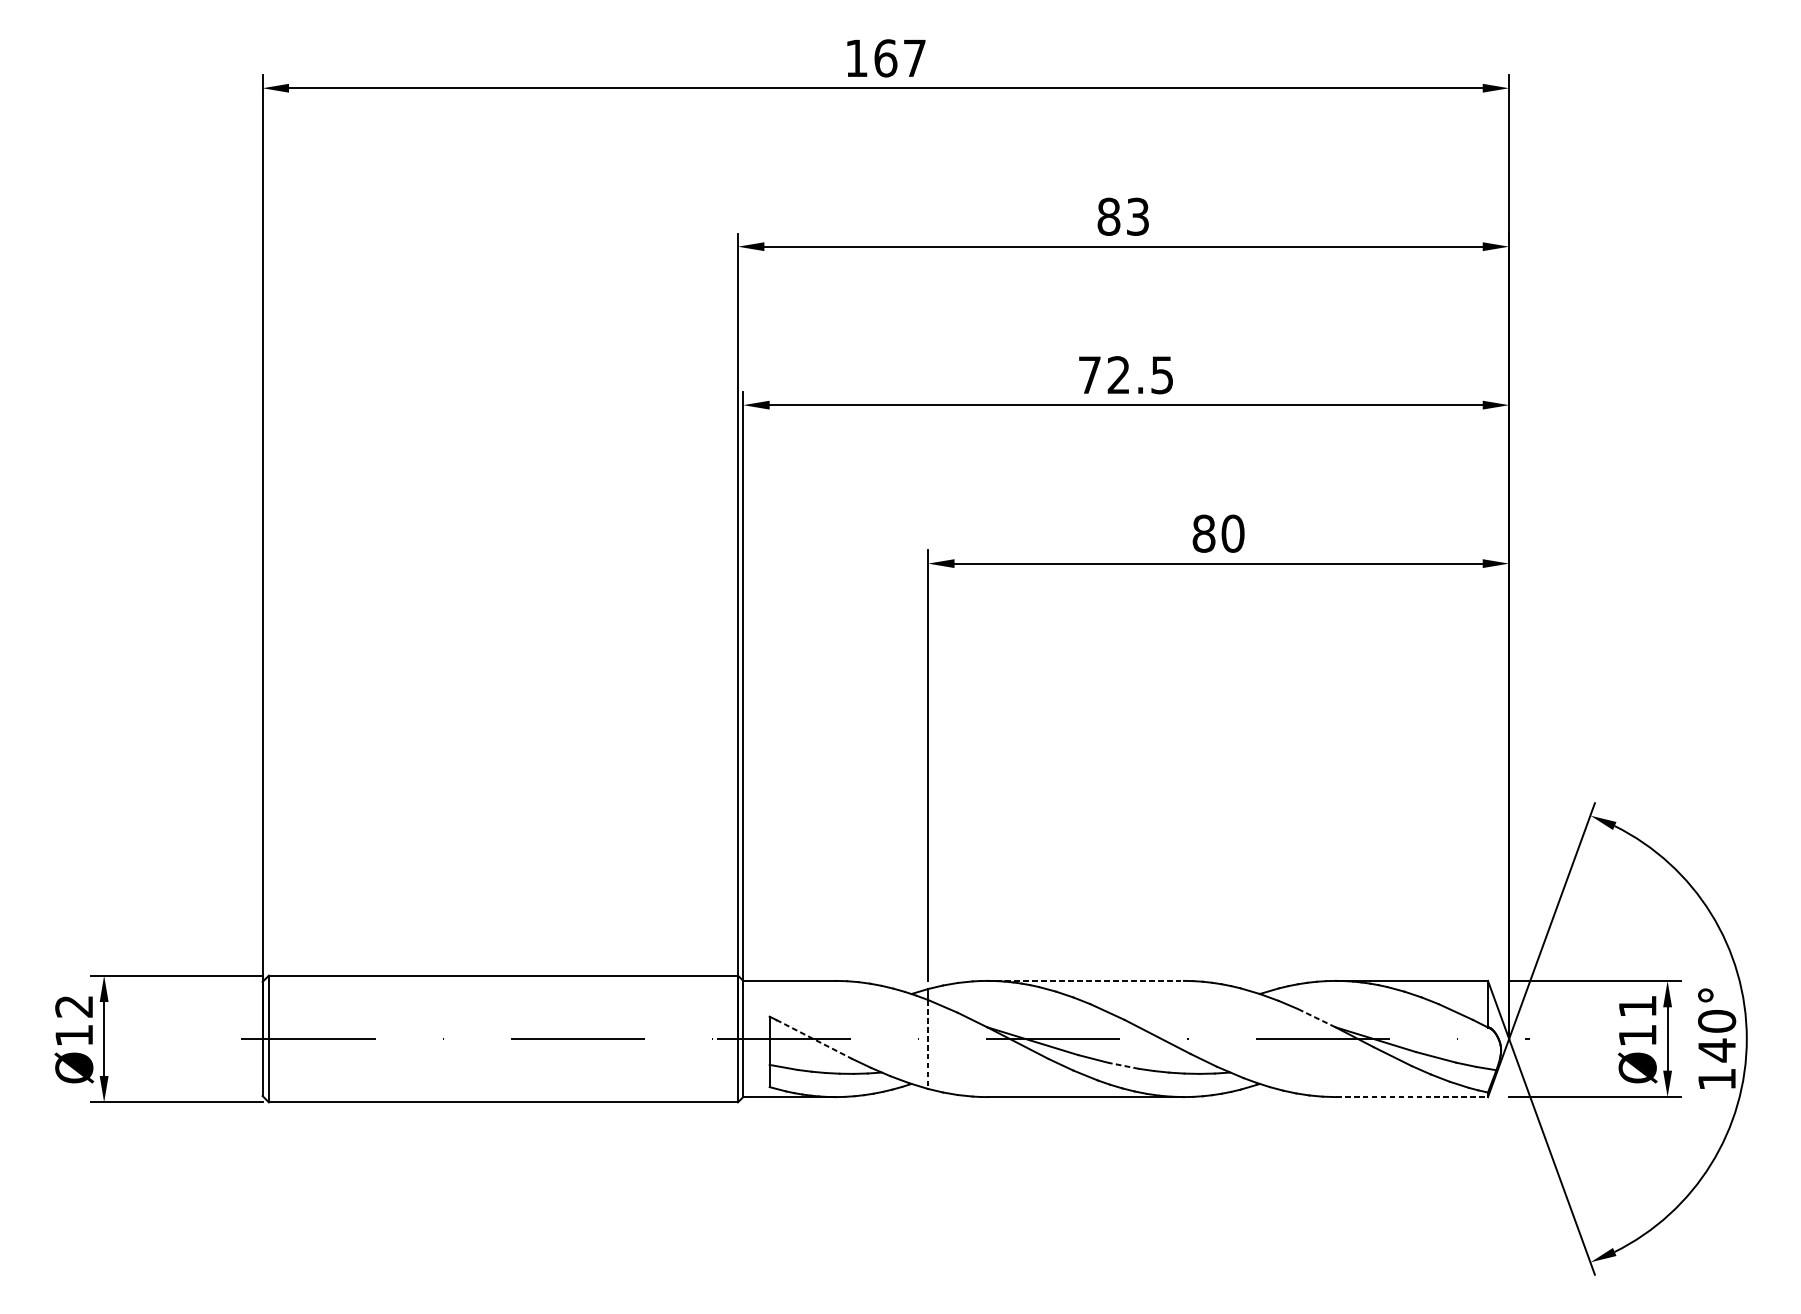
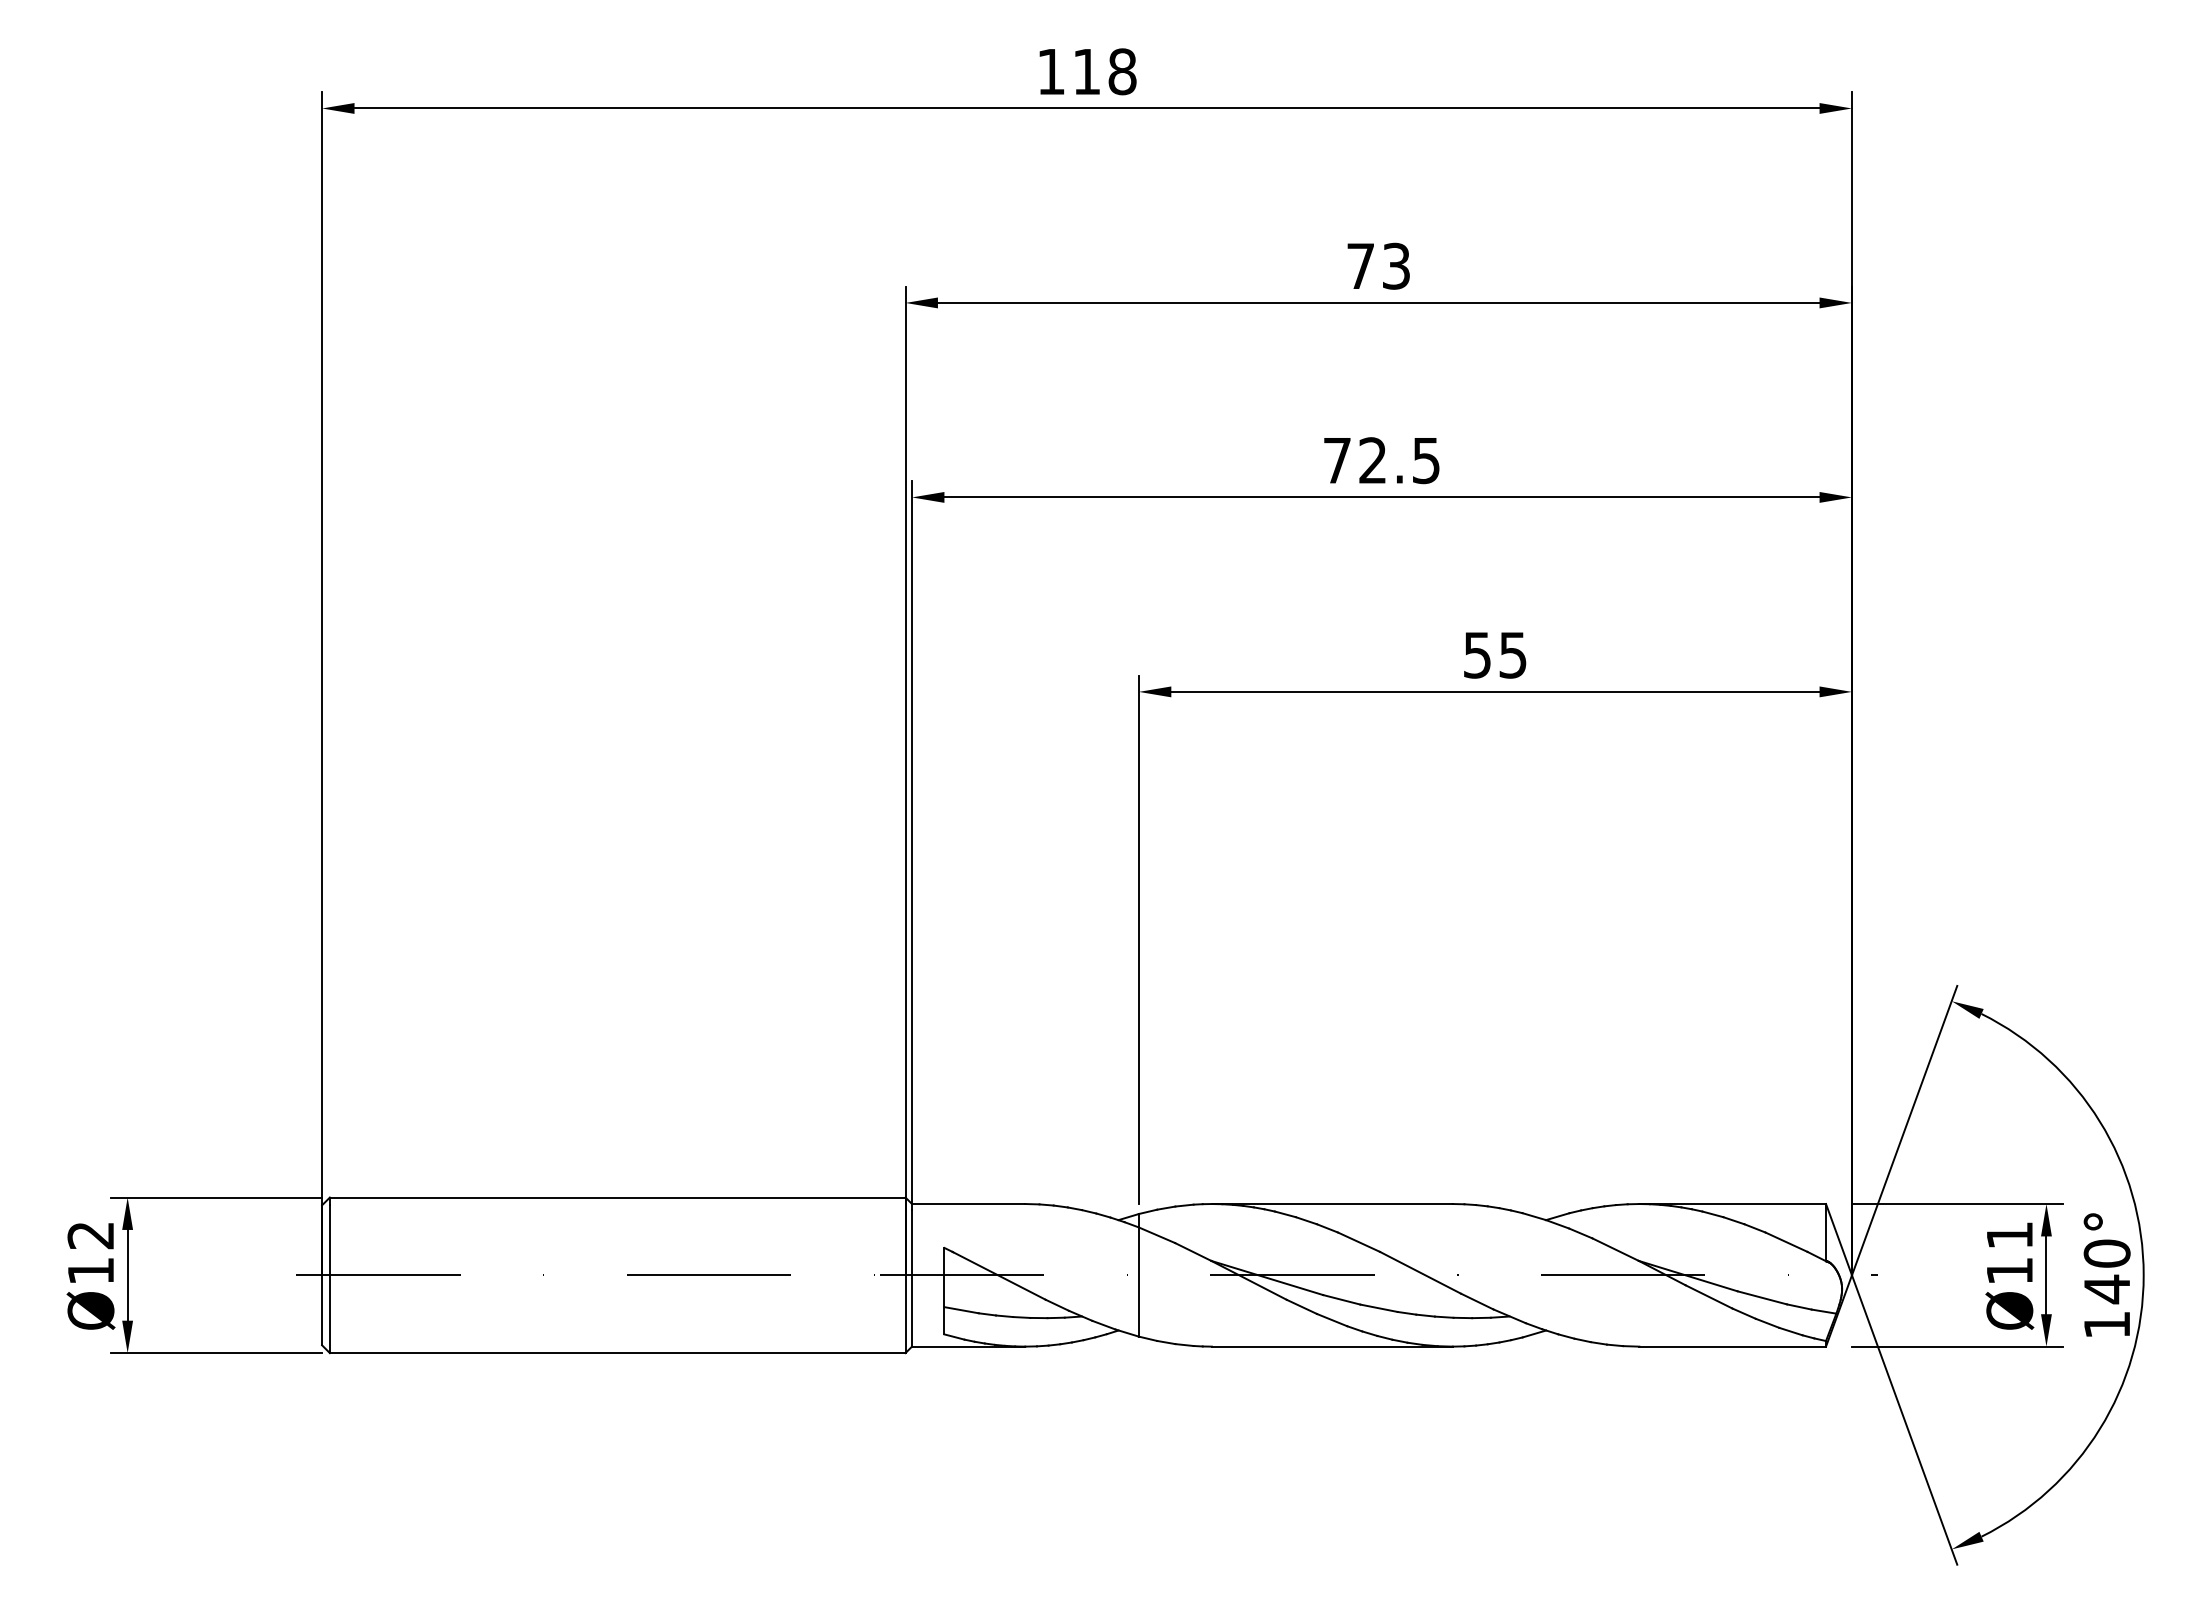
text: (900, 58) -> (1104, 71), 167 -> 118
text: (1108, 216) -> (1360, 265), 83 -> 73
text: (1218, 533) -> (1495, 654), 80 -> 55
line: (1085, 981) -> (1332, 1204), dashed -> solid
line: (1316, 1017) -> (1615, 1249), dashed -> solid
line: (814, 1039) -> (999, 1276), dashed -> solid
line: (927, 1044) -> (1138, 1282), dashed -> solid
line: (1124, 1066) -> (1379, 1308), dashed -> solid
line: (1412, 1096) -> (1733, 1346), dashed -> solid

